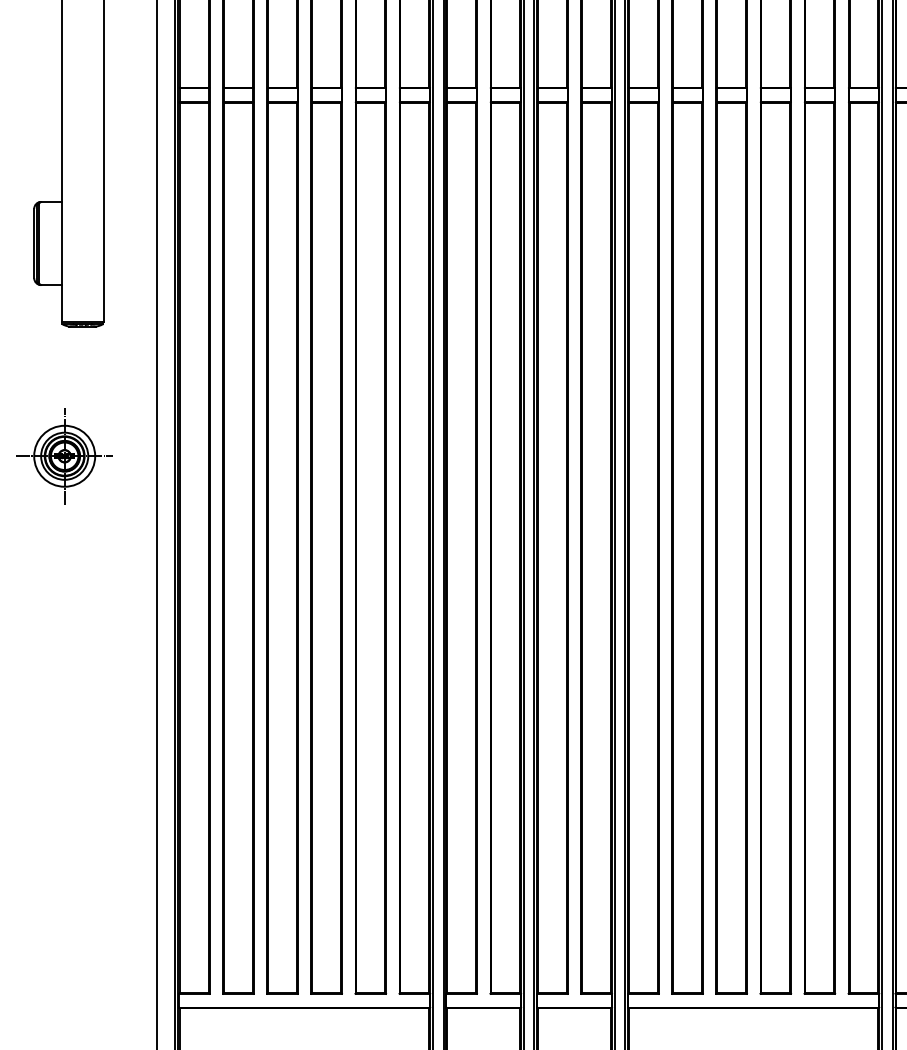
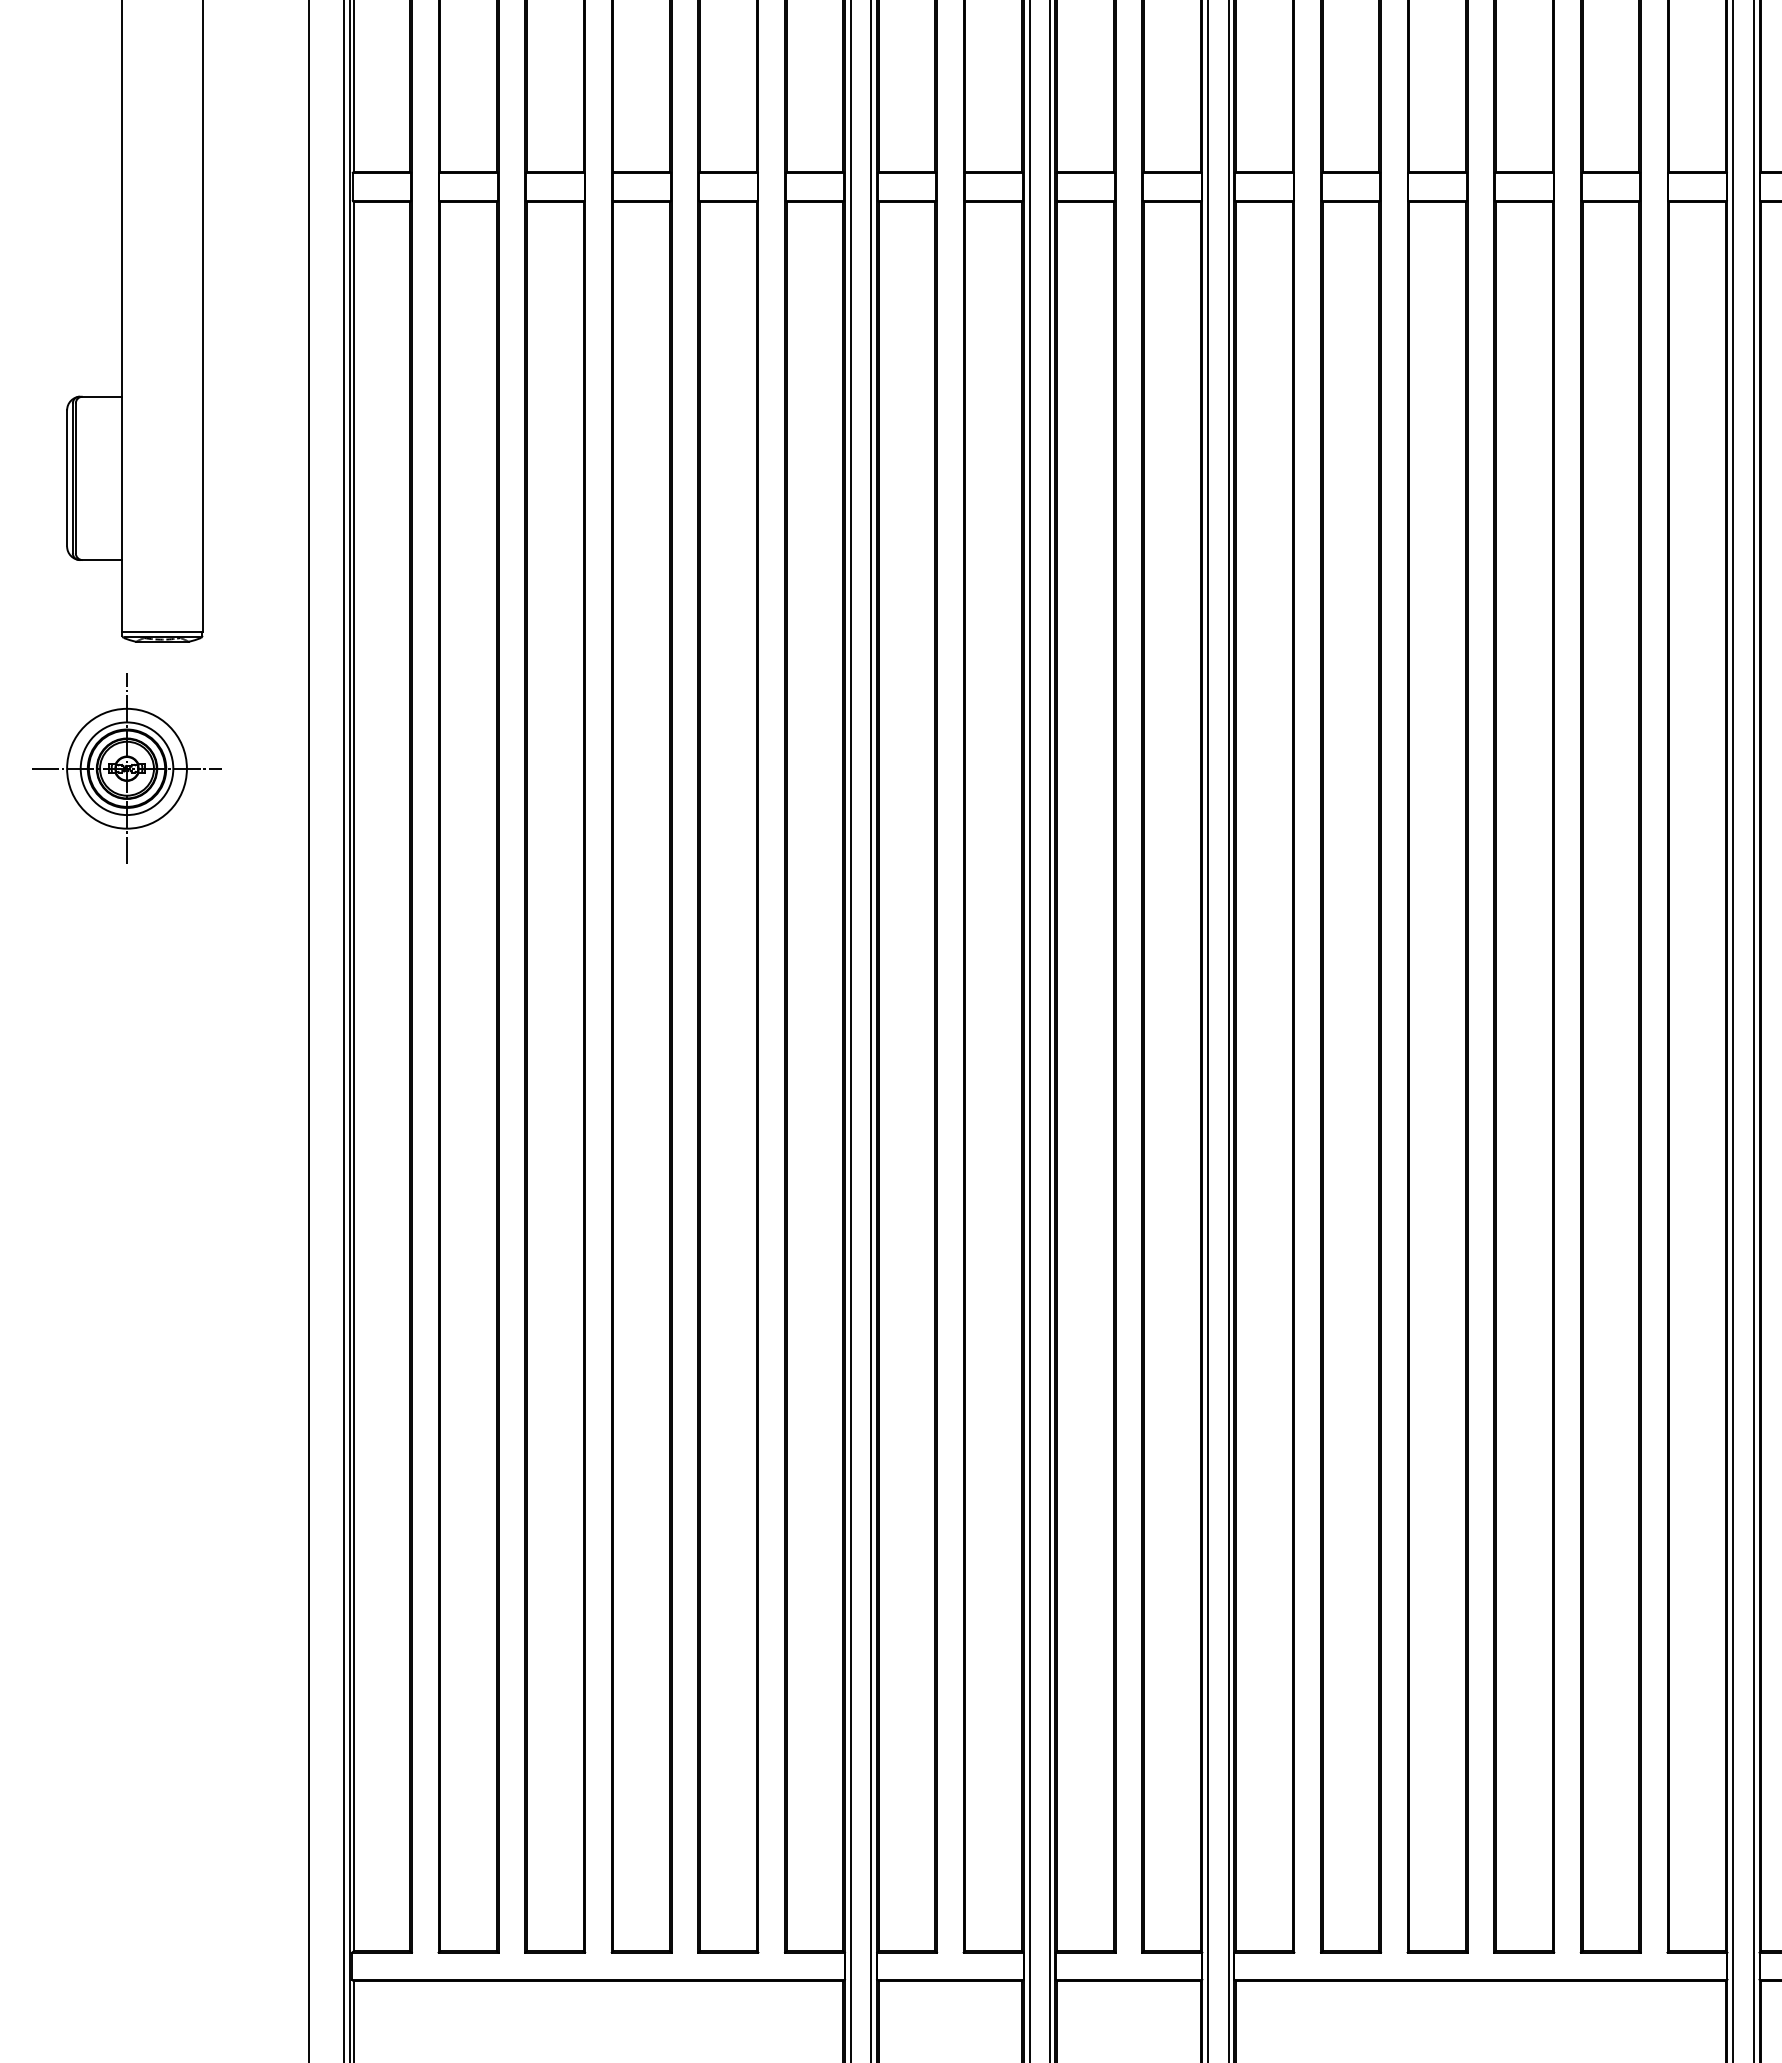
part: (64, 456) -> (126, 769), moved

